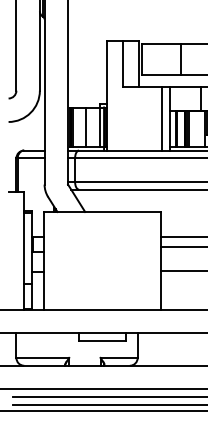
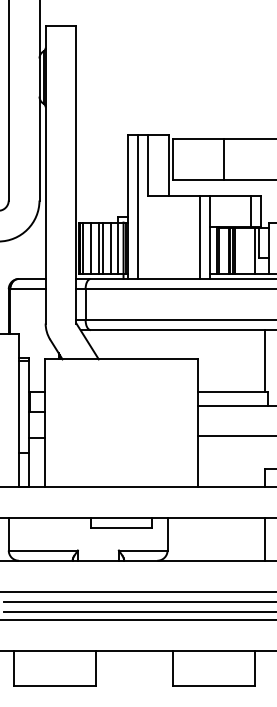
line: (115, 95) -> (138, 206), added
line: (79, 126) -> (91, 247), added
line: (88, 126) -> (102, 247), added
line: (94, 126) -> (110, 247), added

